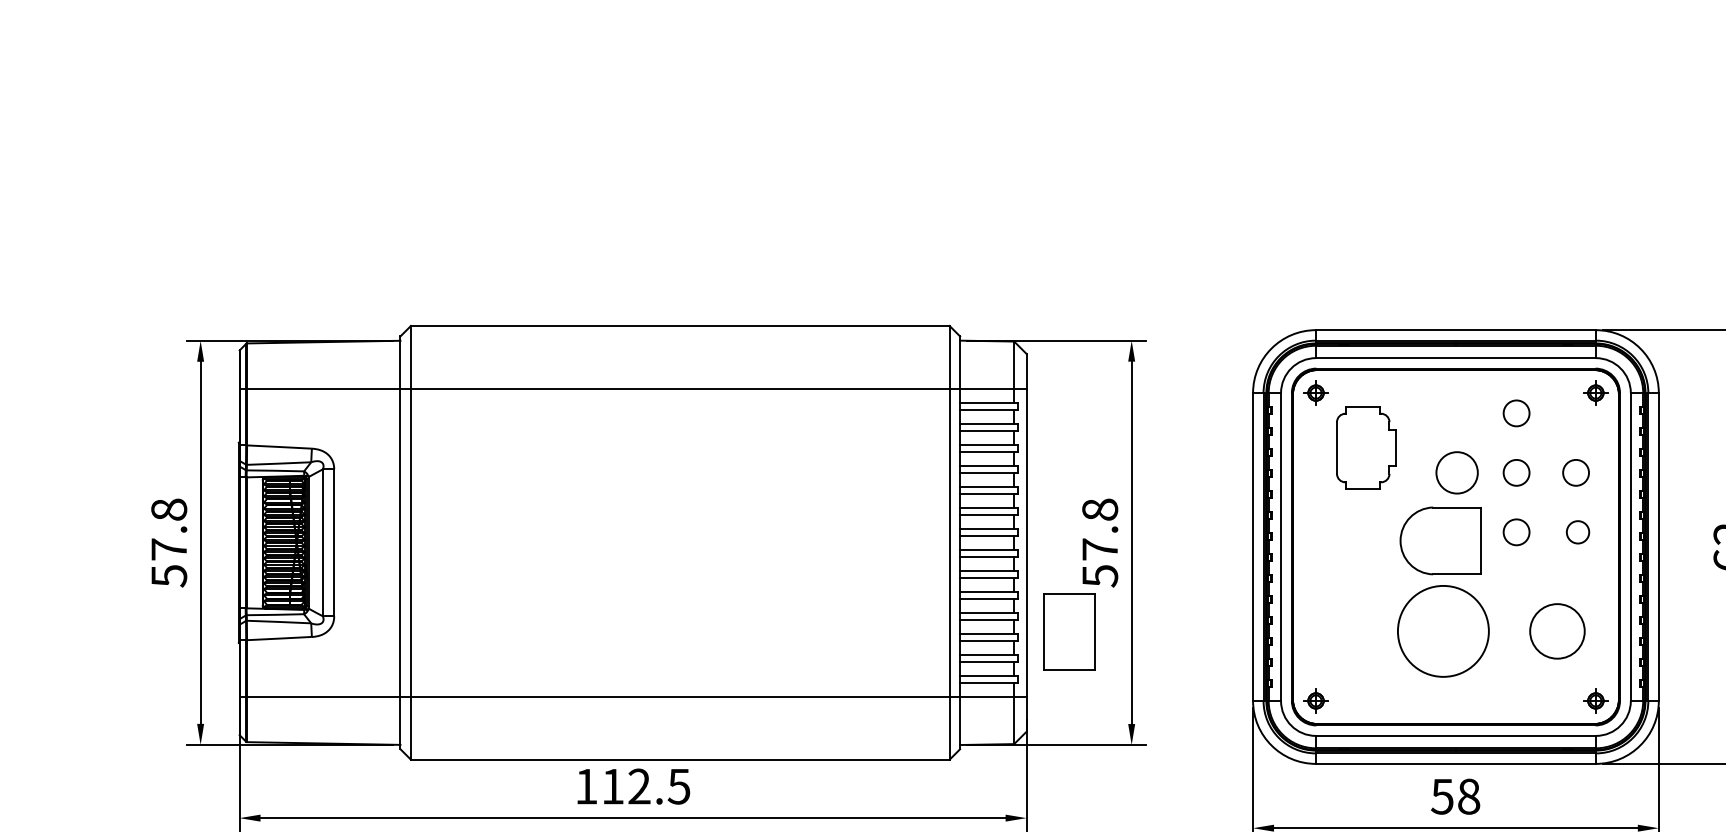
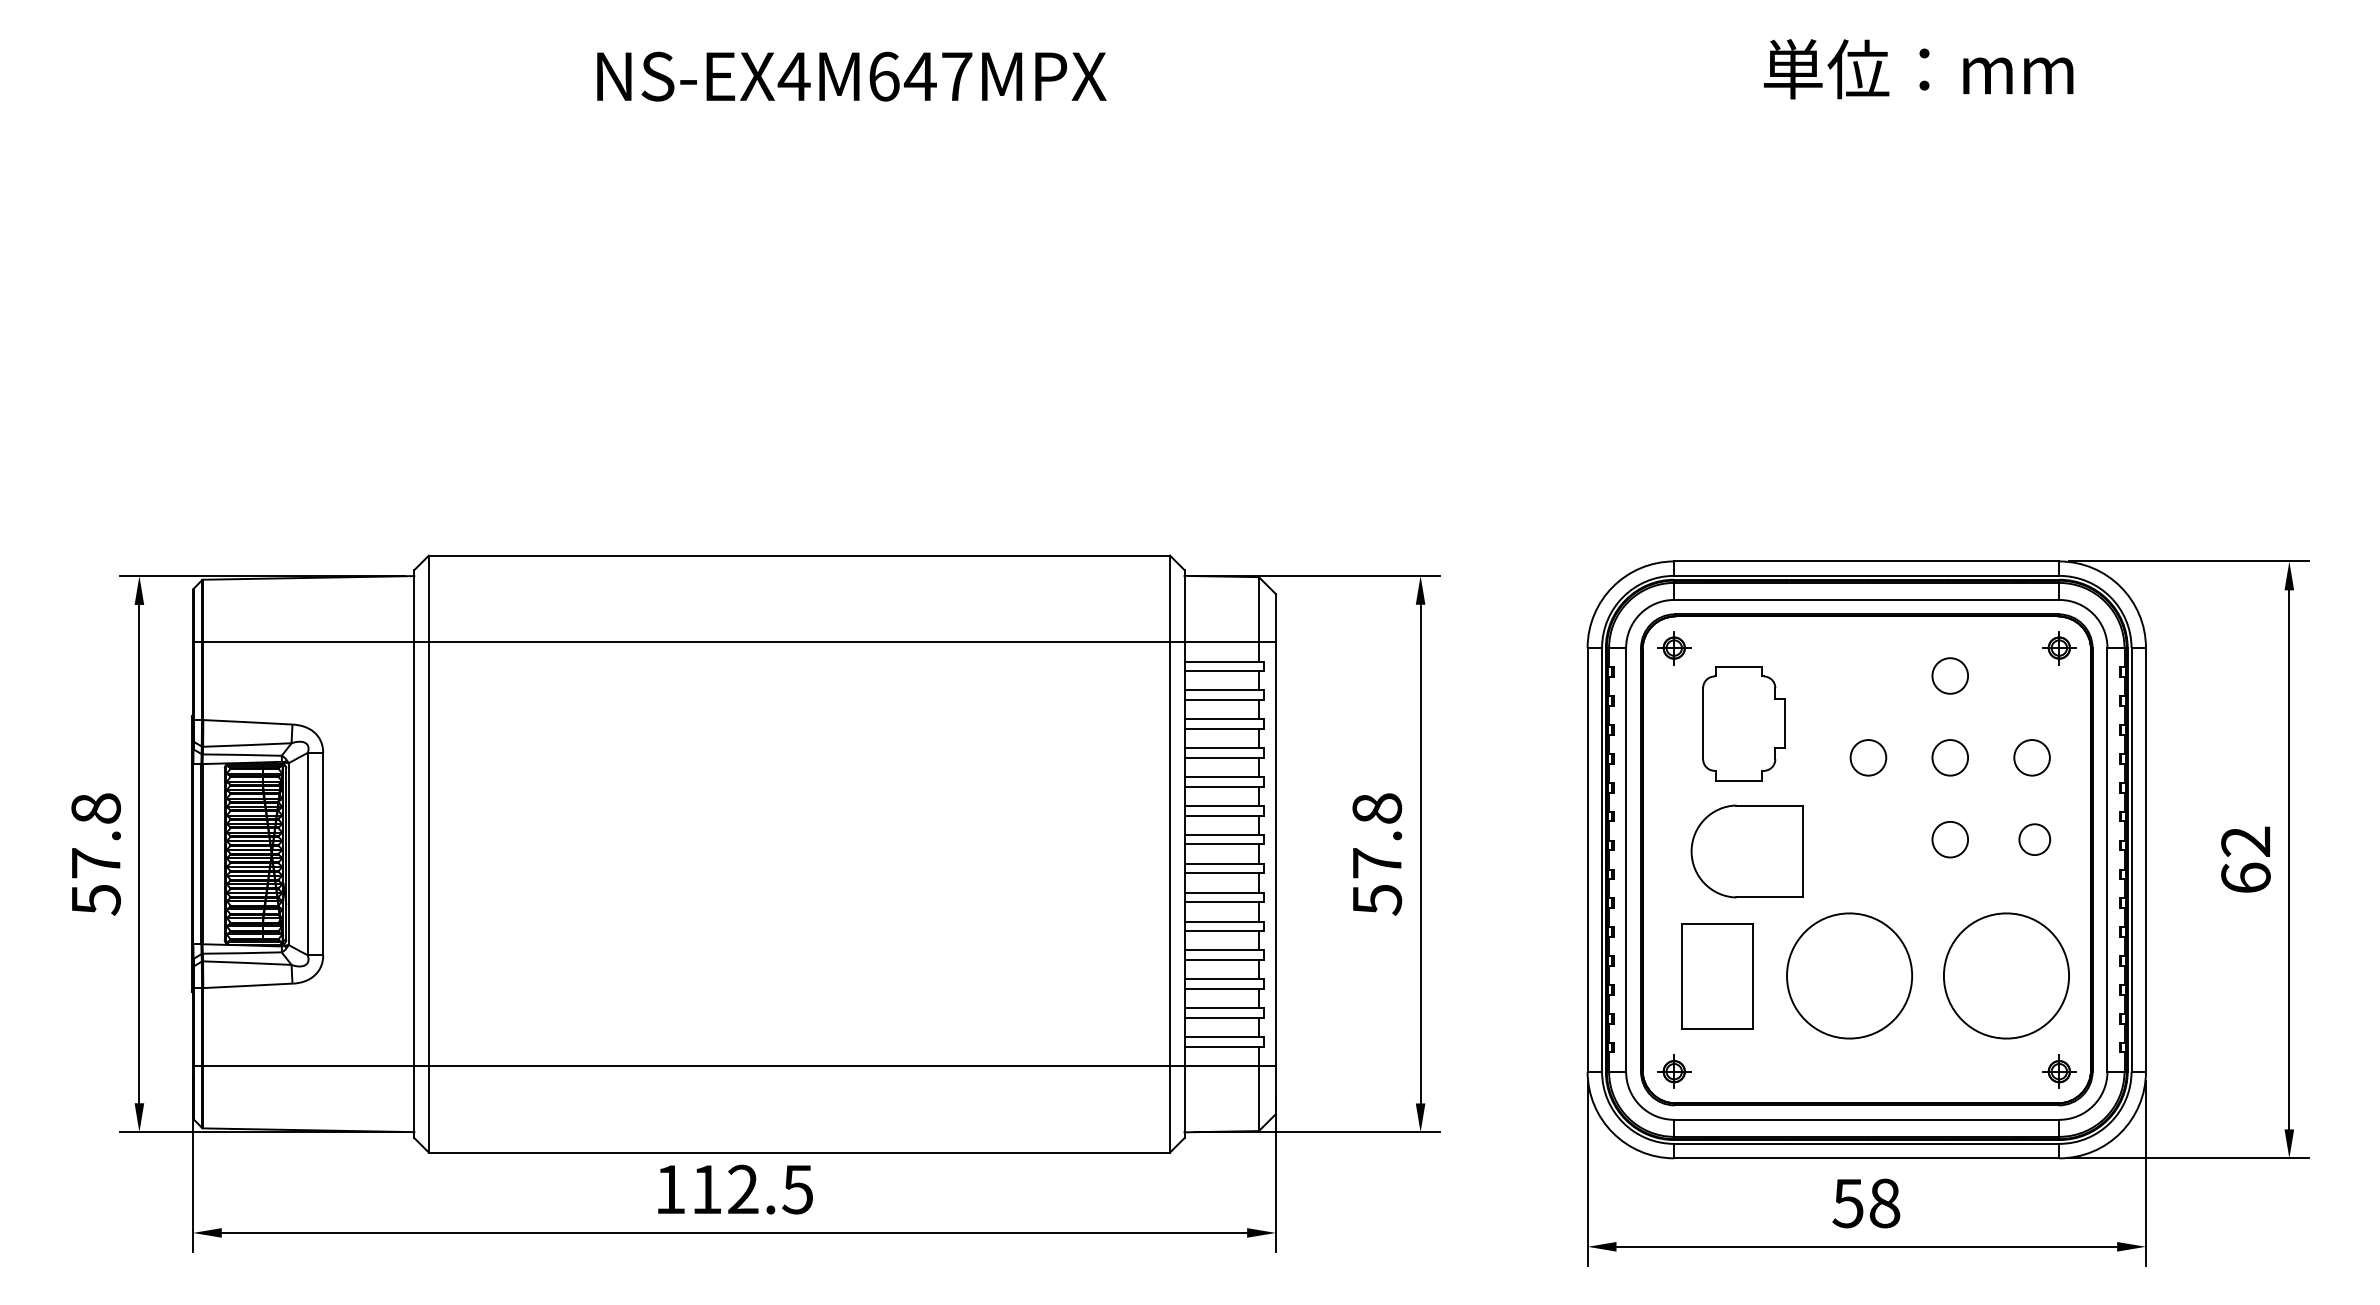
circle: (1457, 472) -> (1868, 757), size x0.62
part: (1440, 540) -> (1746, 851), moved
part: (1069, 631) -> (1717, 976), moved
circle: (1557, 631) -> (2006, 975), size x1.67

